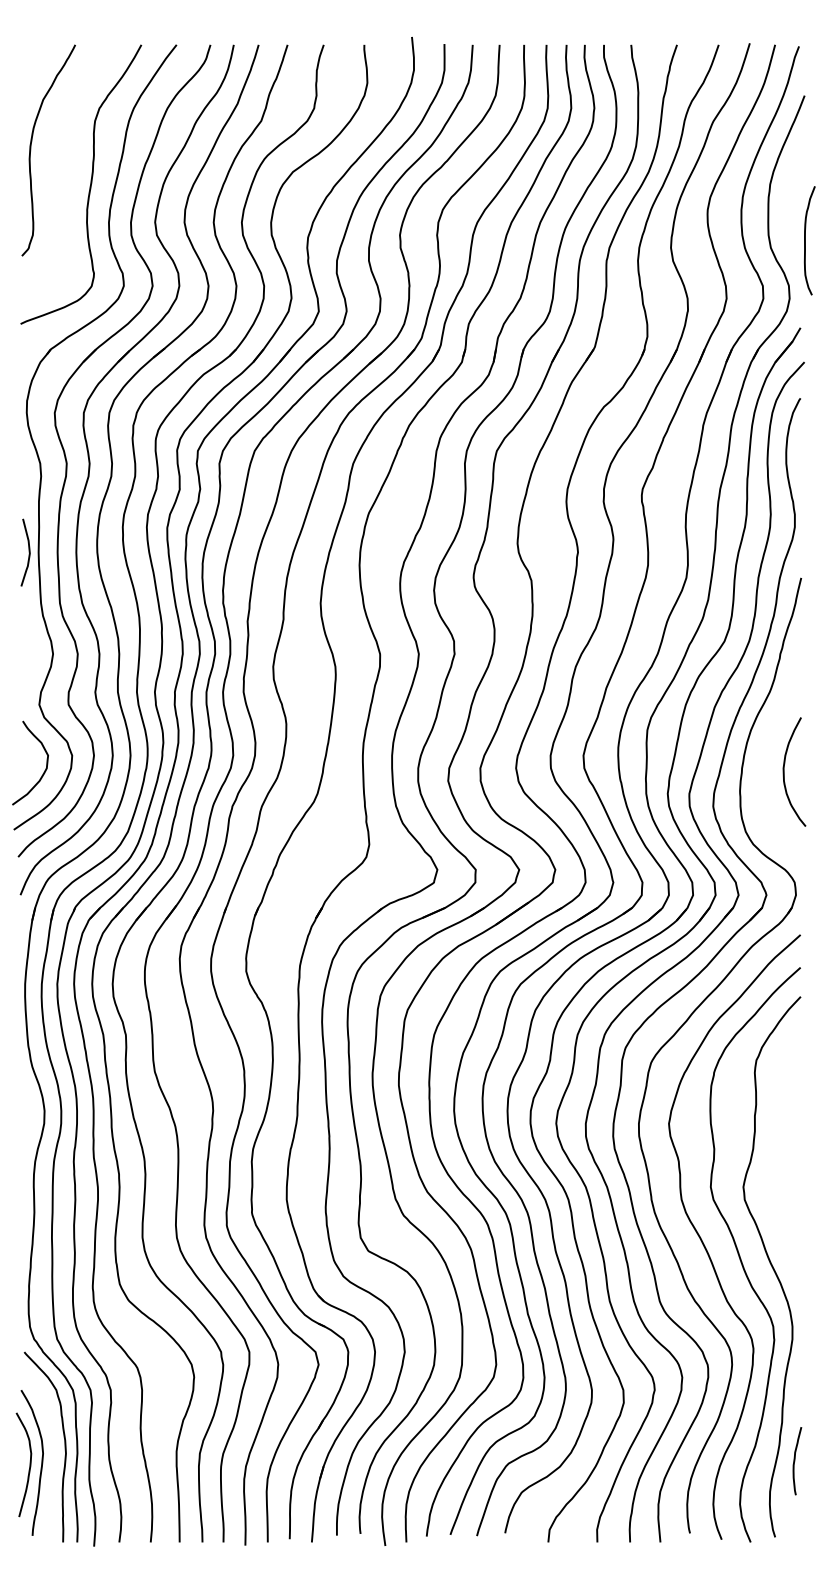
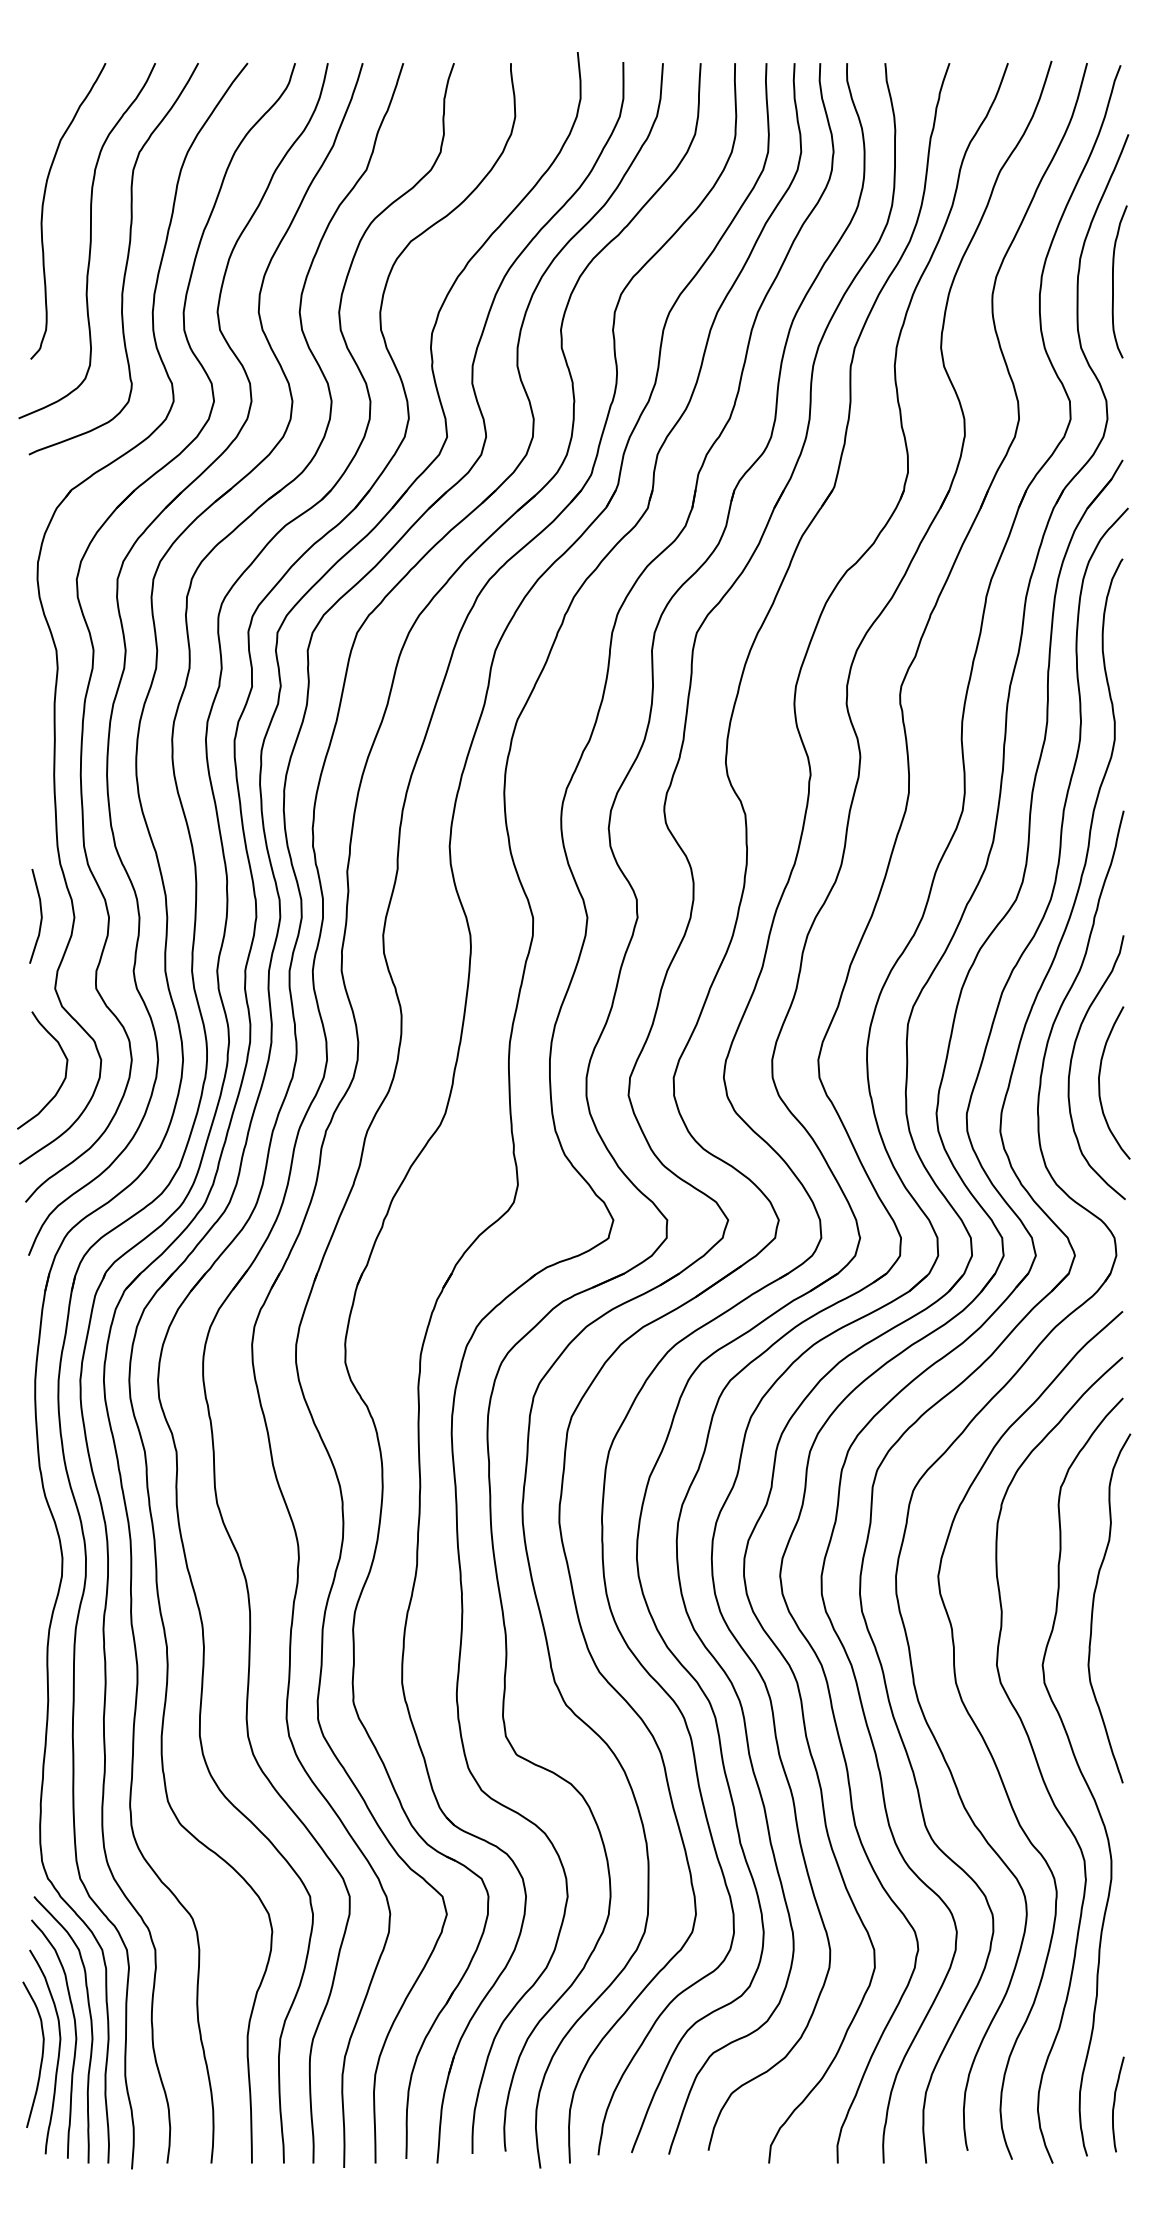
curve: (63, 172) -> (89, 241), added
curve: (805, 240) -> (1113, 281), moved
curve: (28, 552) -> (40, 916), moved
curve: (764, 760) -> (1071, 1067), added
curve: (779, 1146) -> (1093, 1608), added
curve: (53, 1453) -> (75, 2038), added
curve: (795, 1459) -> (1115, 2102), moved

